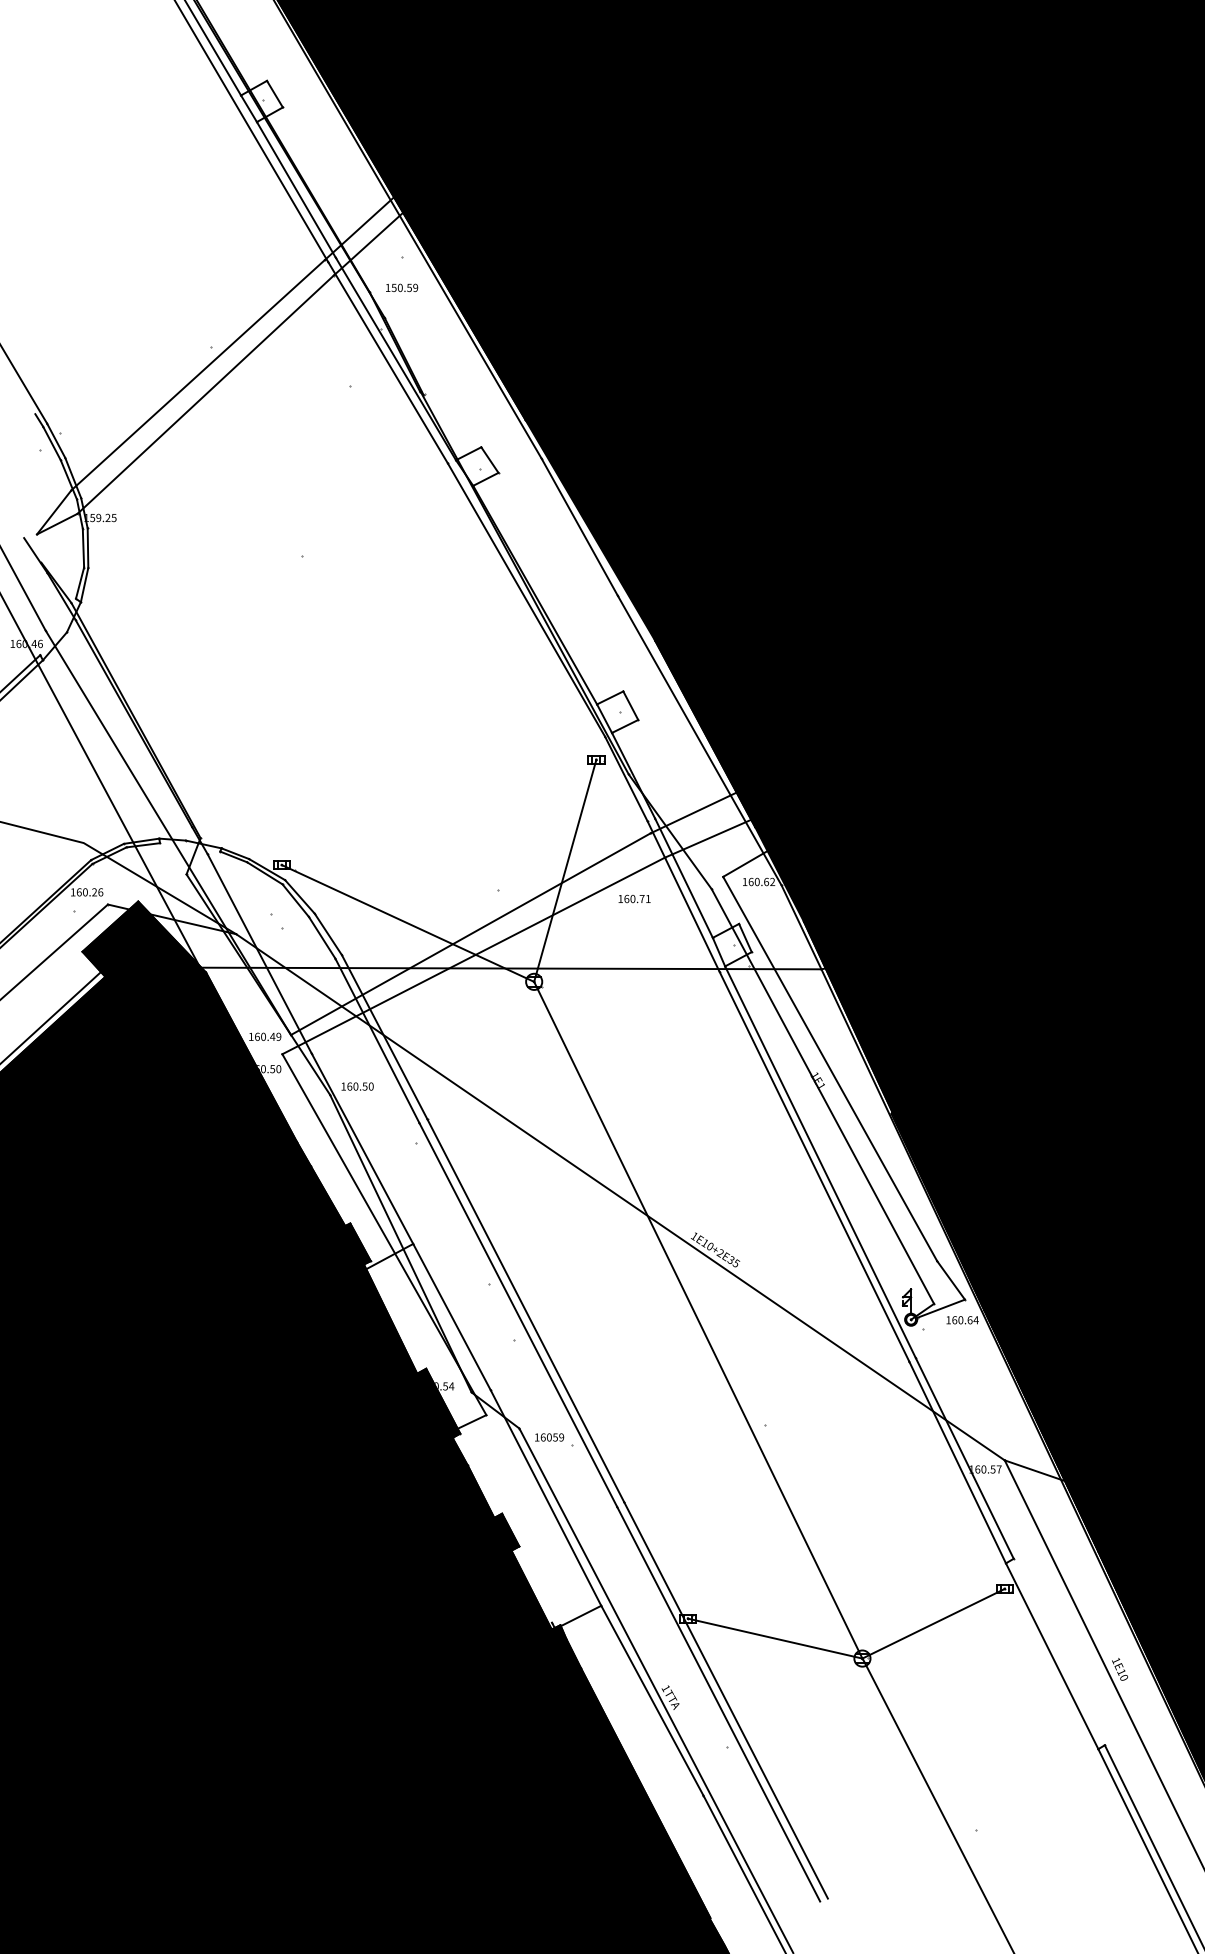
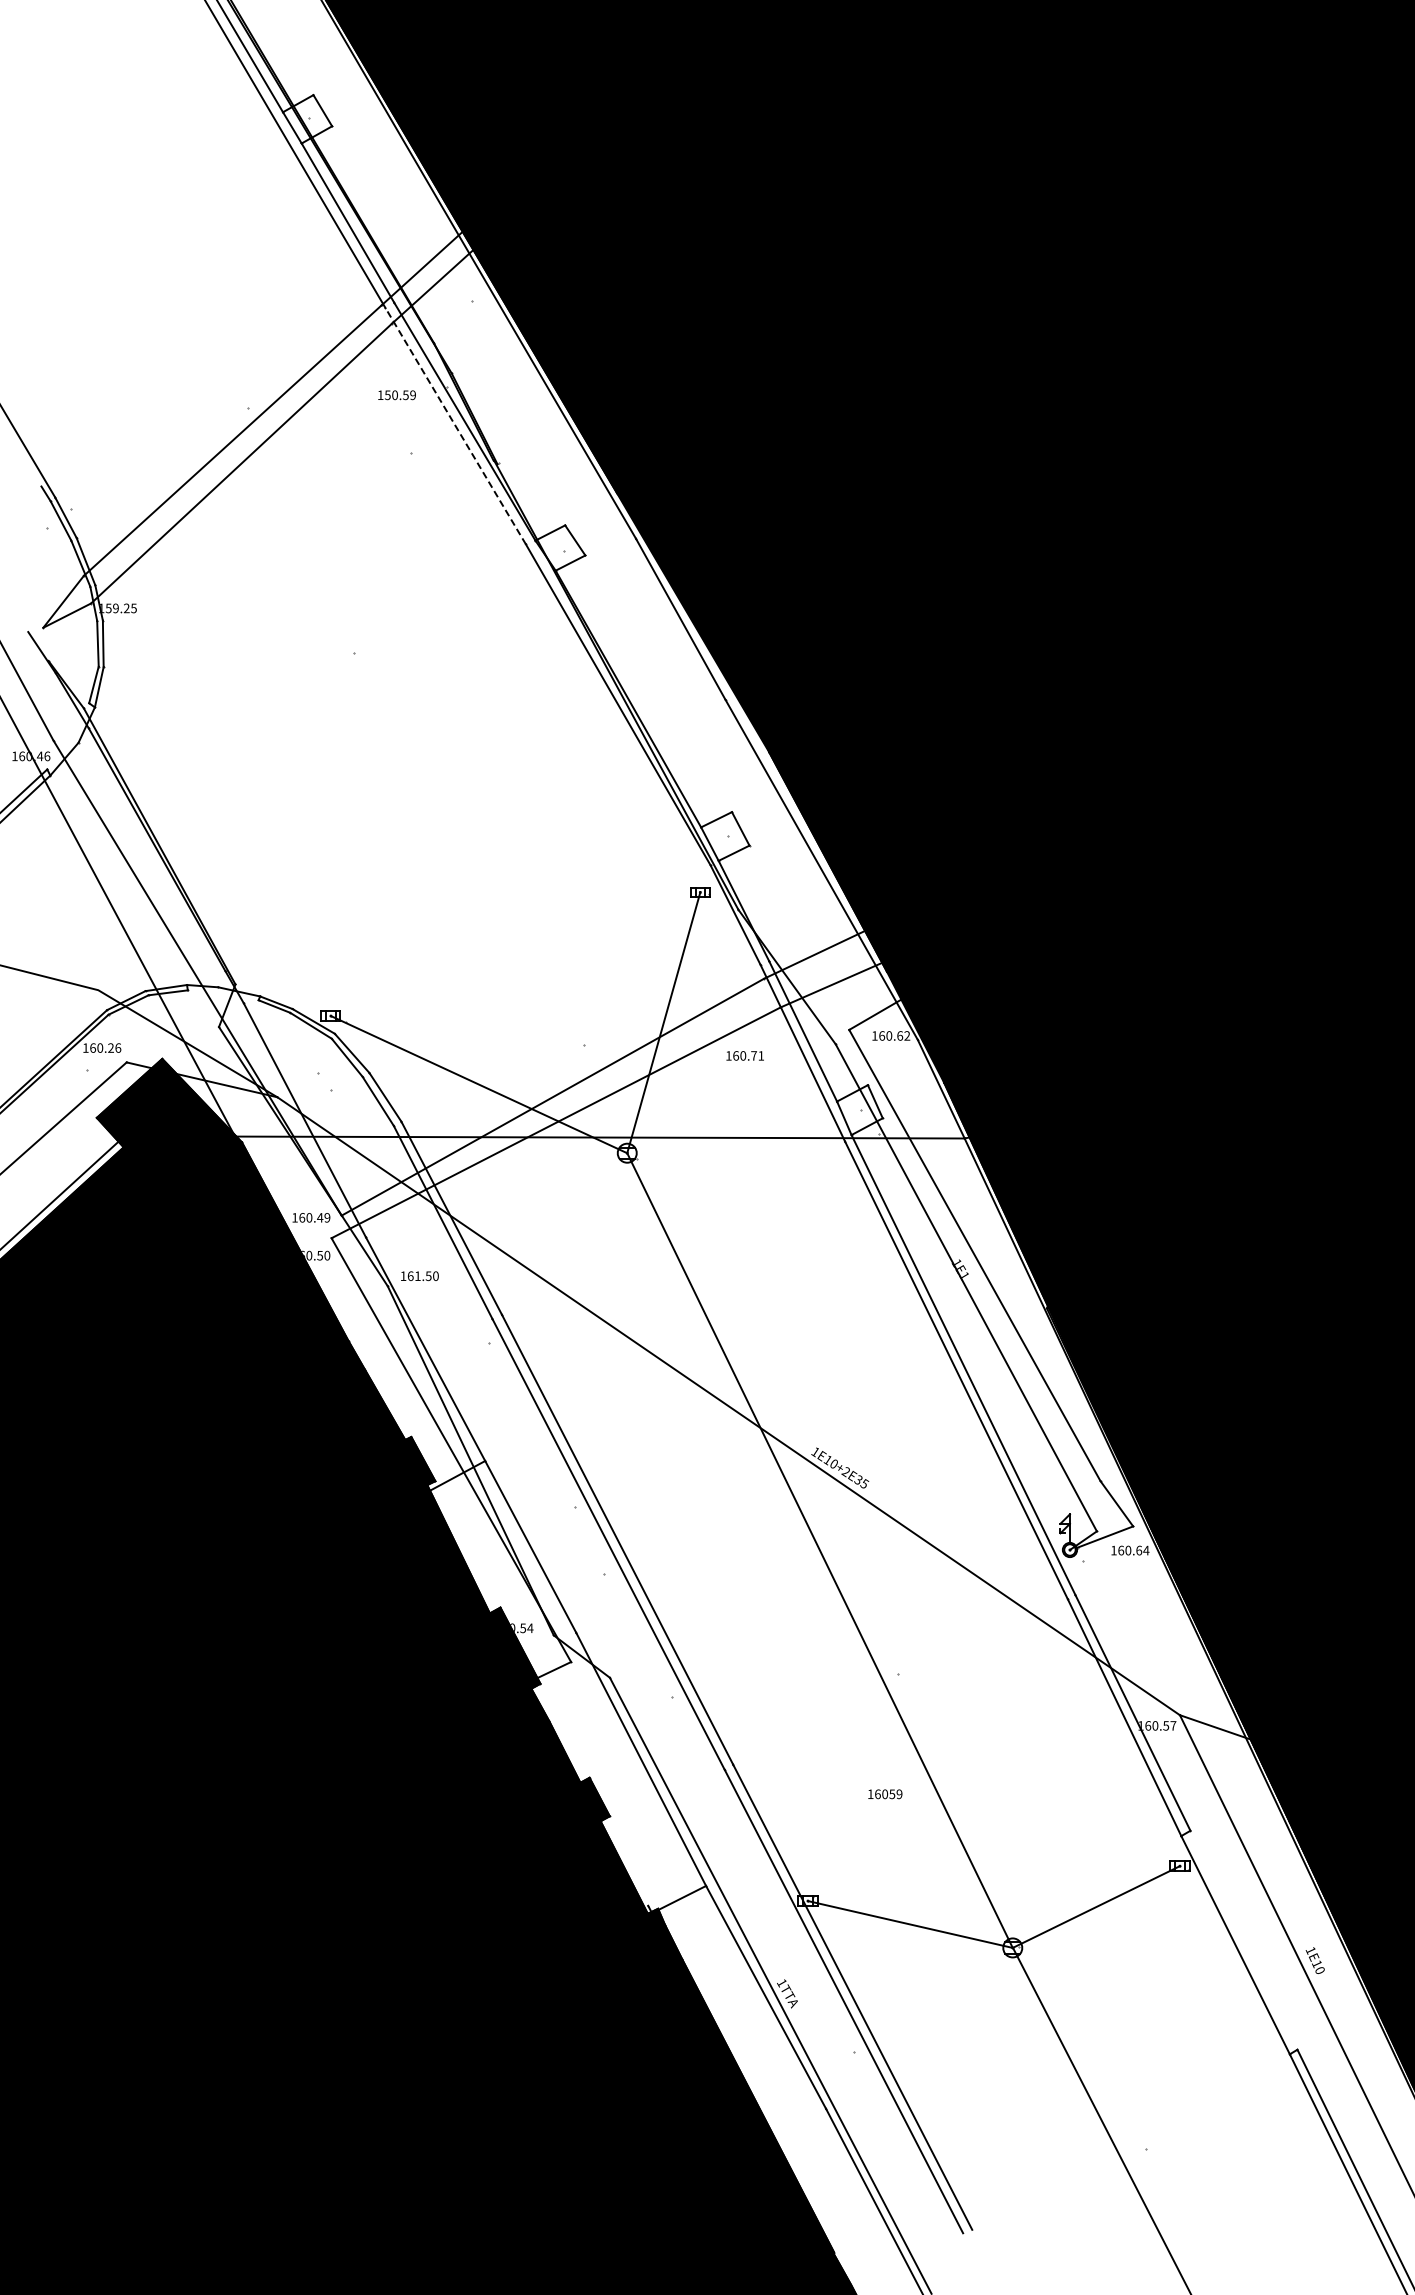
text: (401, 288) -> (396, 395), moved
line: (387, 363) -> (455, 426), solid -> dashed
text: (355, 1085) -> (417, 1275), 160.50 -> 161.50
text: (549, 1437) -> (885, 1794), moved

